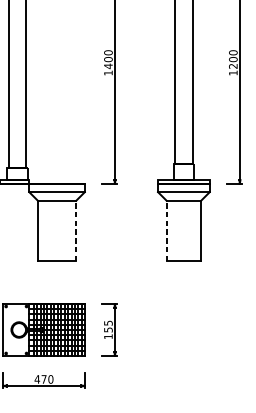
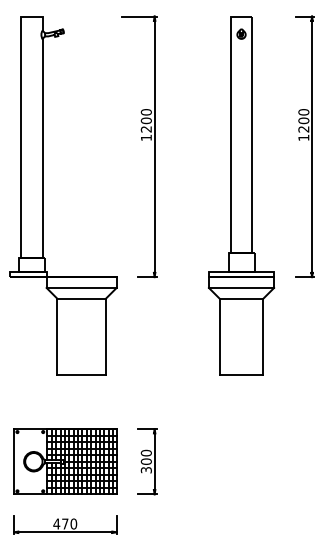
text: (107, 65) -> (145, 128), 1400 -> 1200
line: (75, 230) -> (105, 336), dashed -> solid
line: (166, 230) -> (219, 336), dashed -> solid
text: (107, 329) -> (145, 461), 155 -> 300

